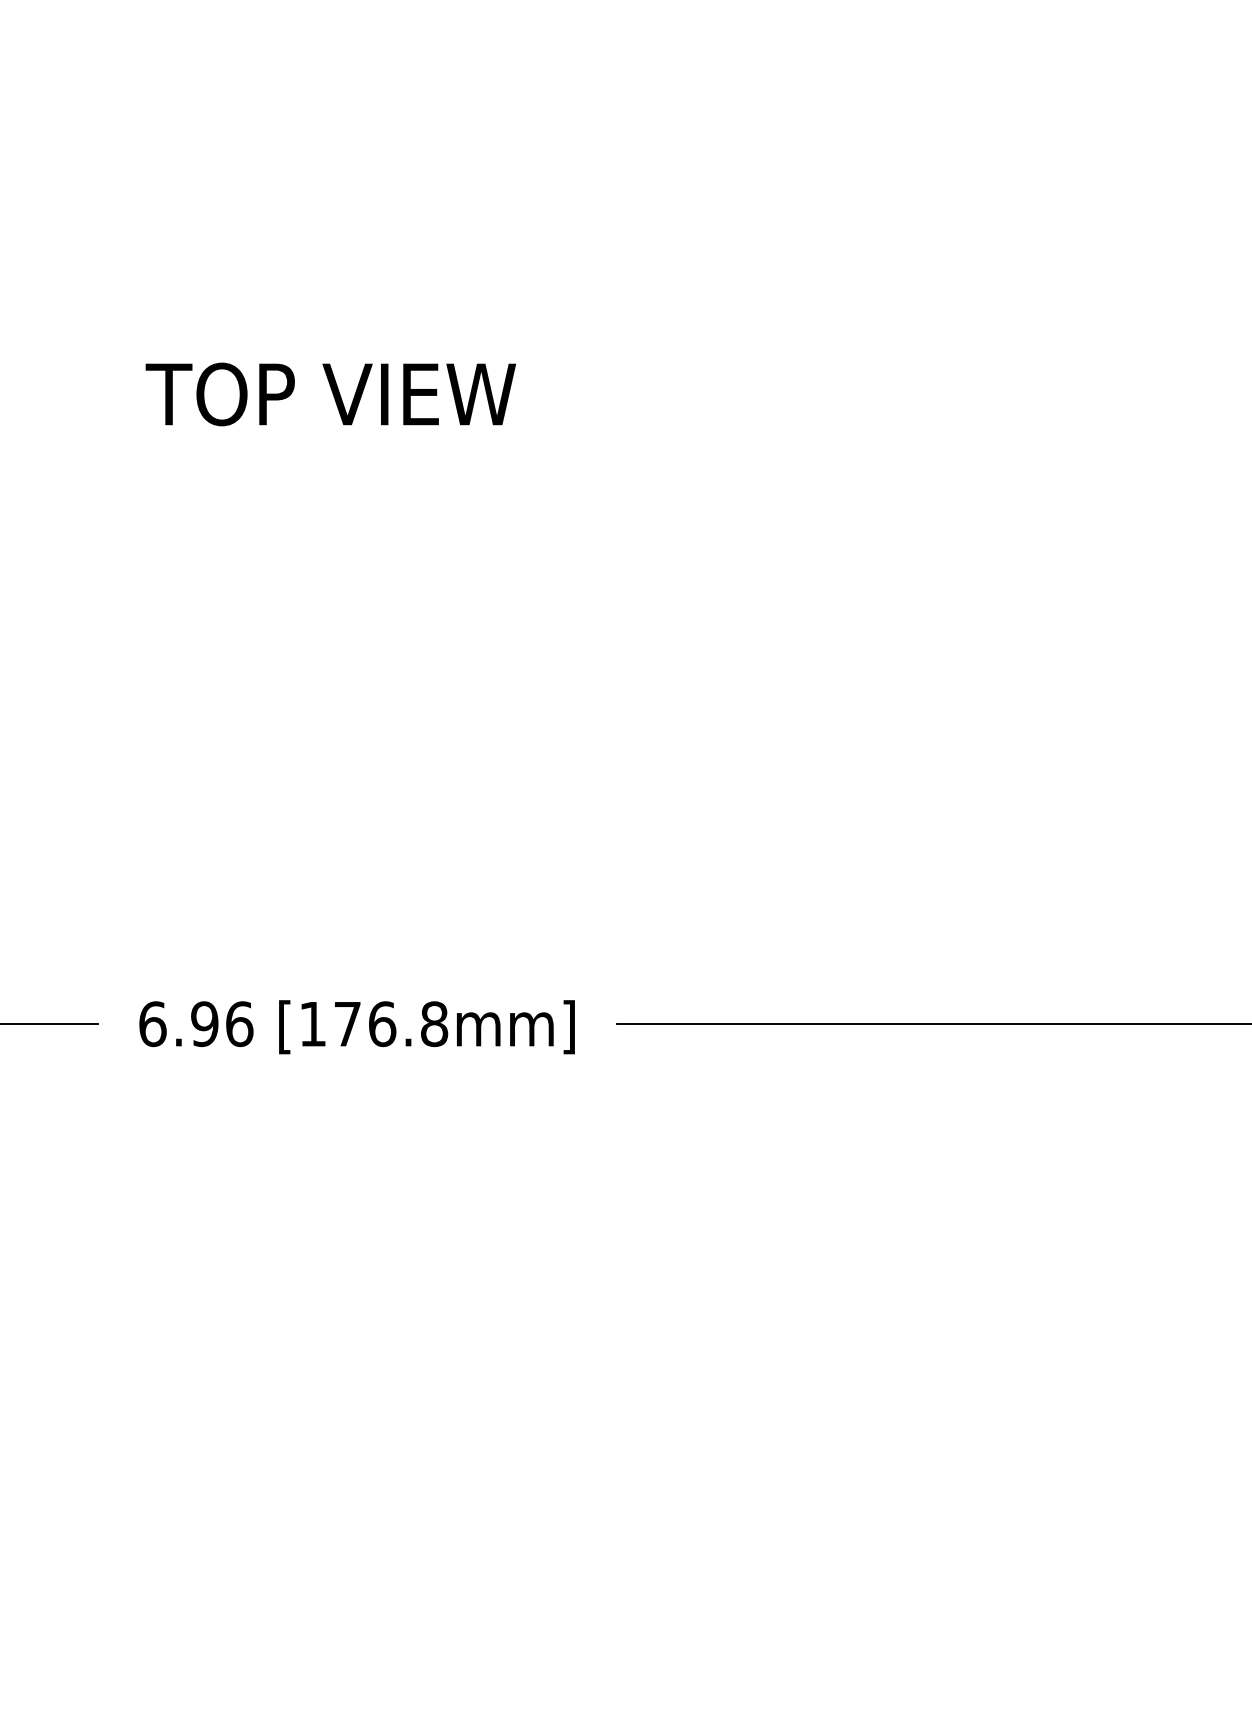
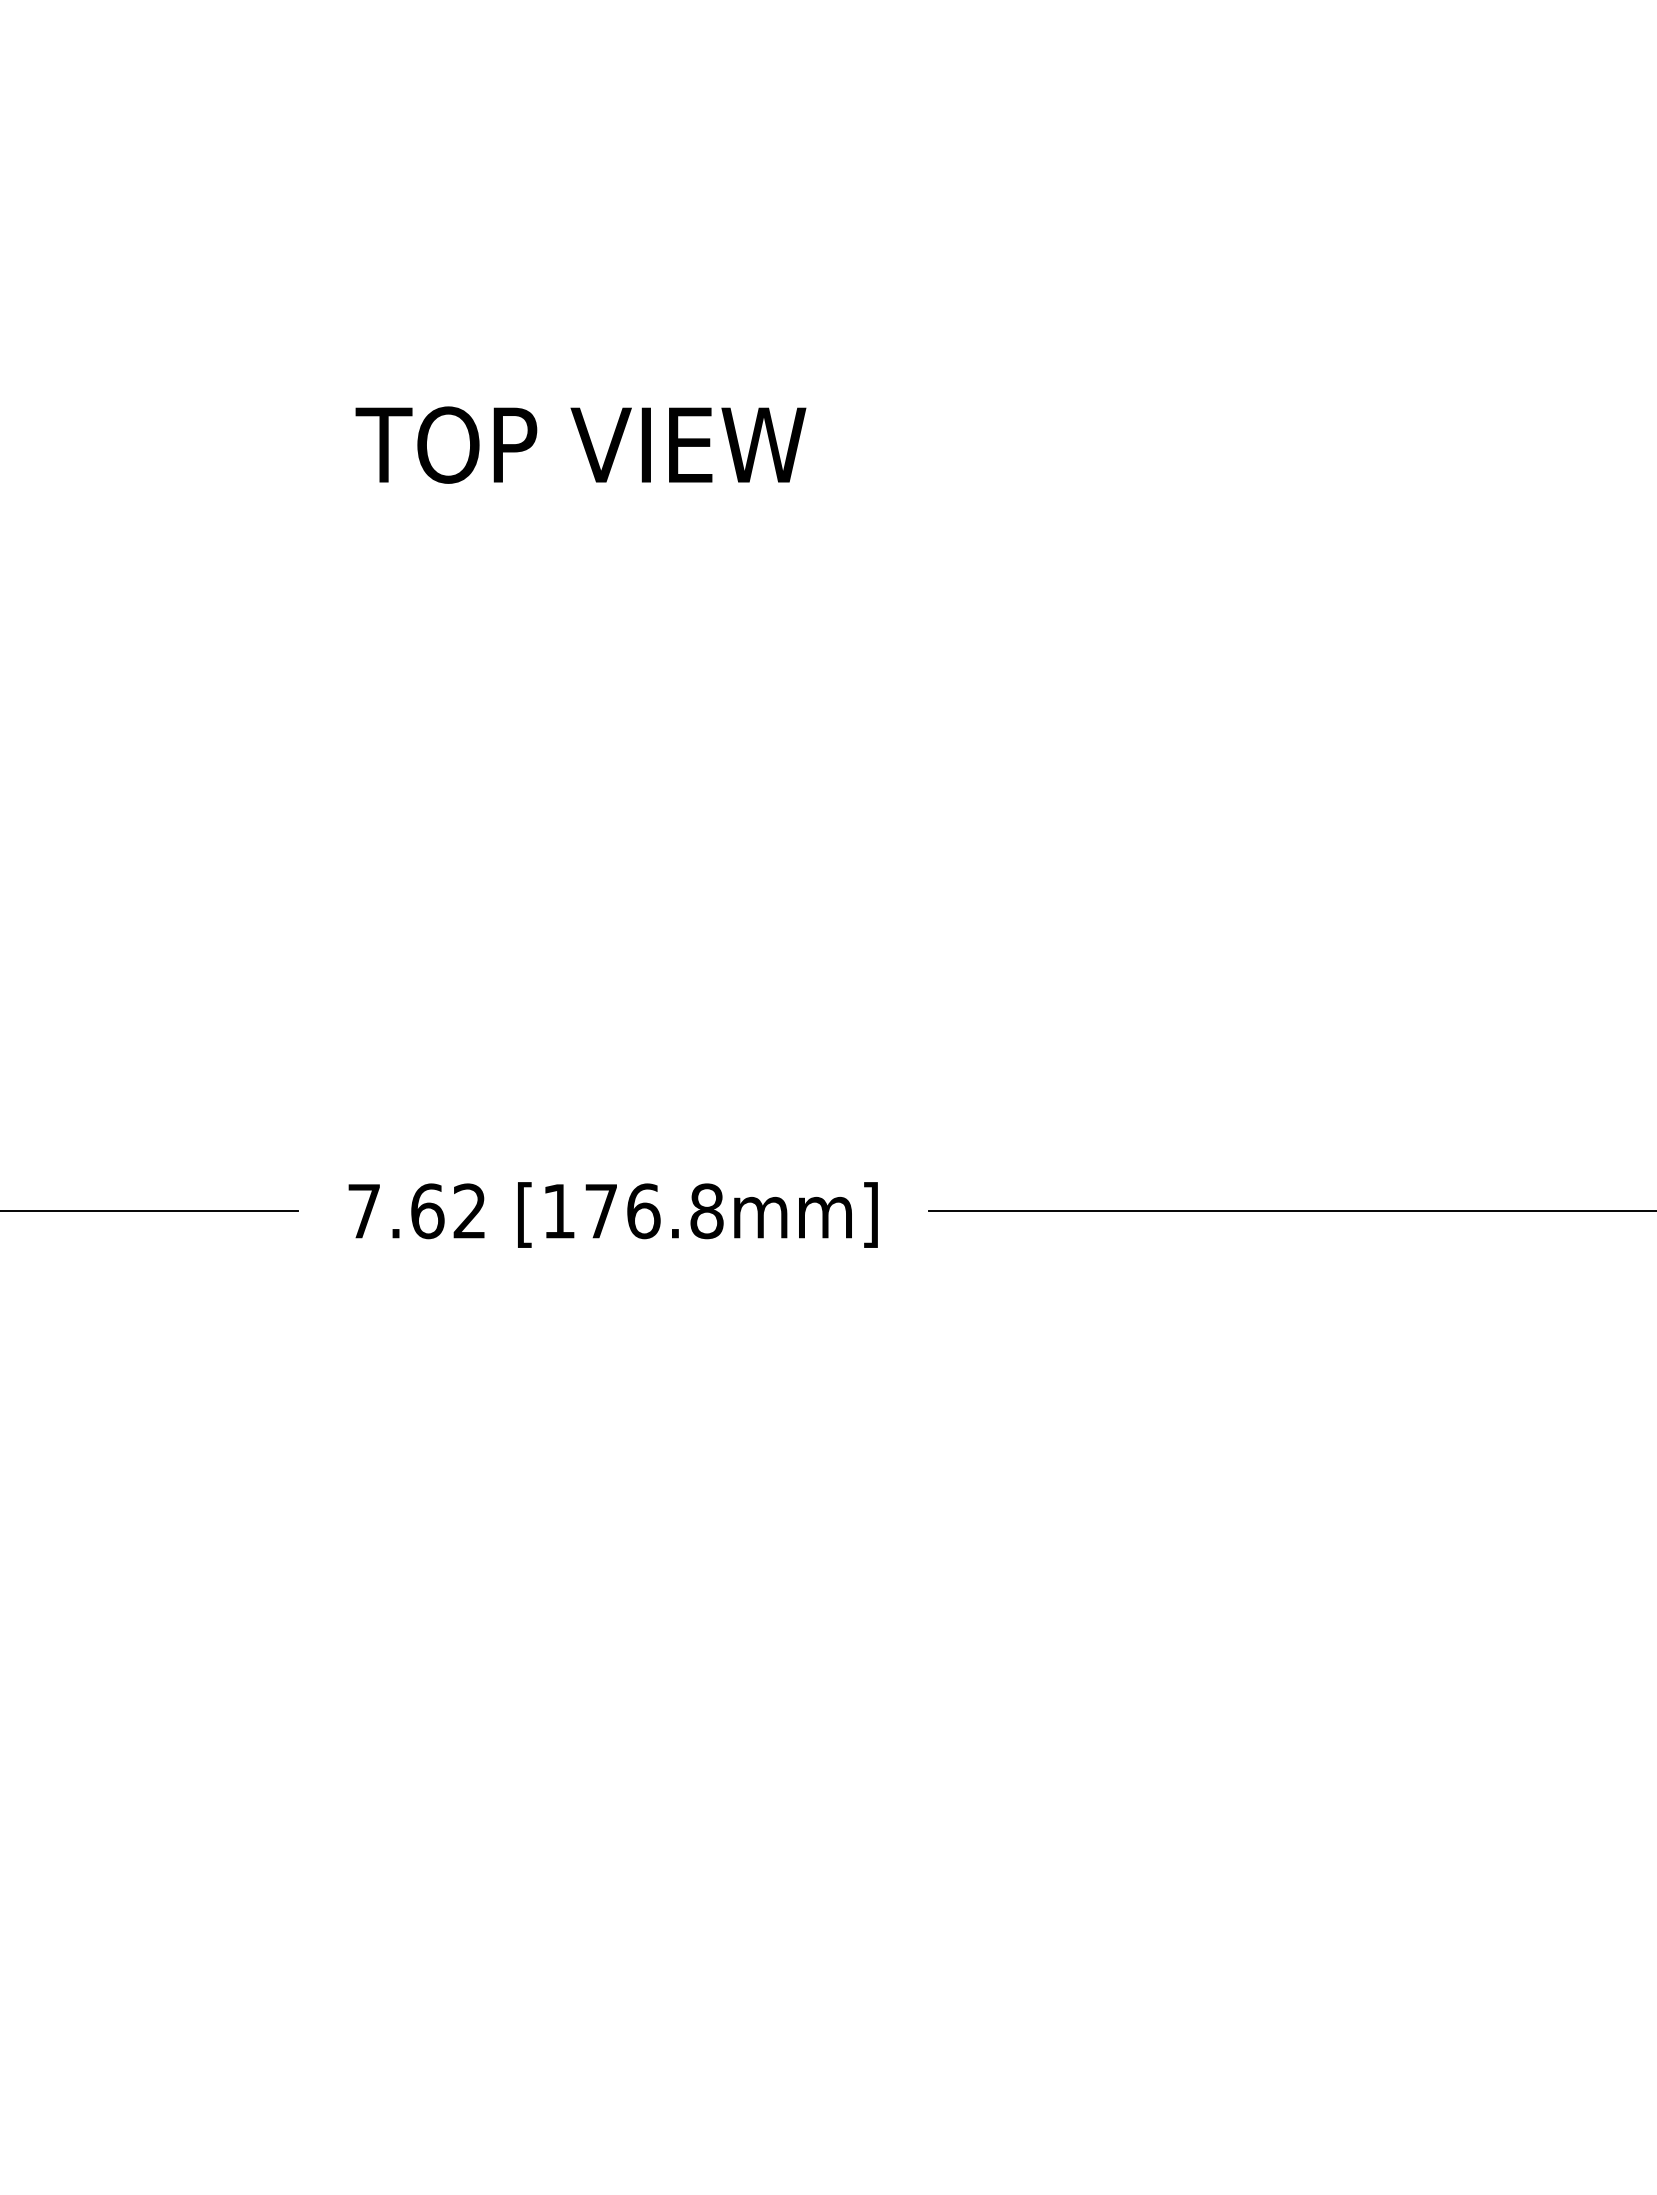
text: (196, 1024) -> (417, 1211), 6.96 -> 7.62

